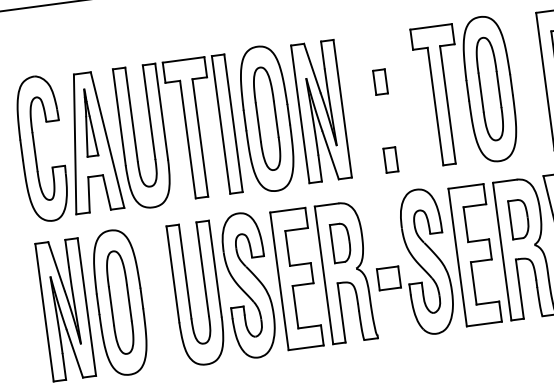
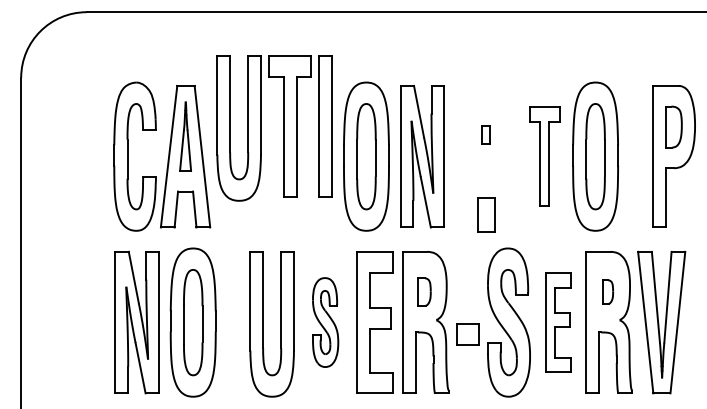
part: (379, 81) -> (485, 134), size x0.7
part: (440, 95) -> (544, 156), size x0.7
part: (186, 131) -> (283, 128), moved
part: (390, 159) -> (485, 214), size x1.4
part: (518, 218) -> (607, 291), size x0.6
part: (340, 242) -> (424, 291), size x0.7
part: (474, 255) -> (557, 322), size x0.7
part: (248, 285) -> (325, 322), size x0.6

